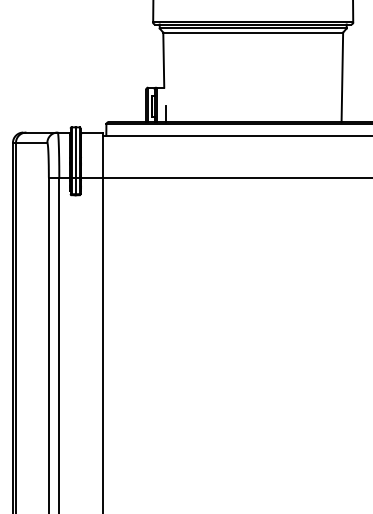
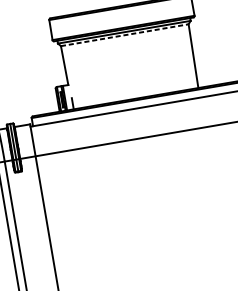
line: (253, 32) -> (124, 35), solid -> dashed

